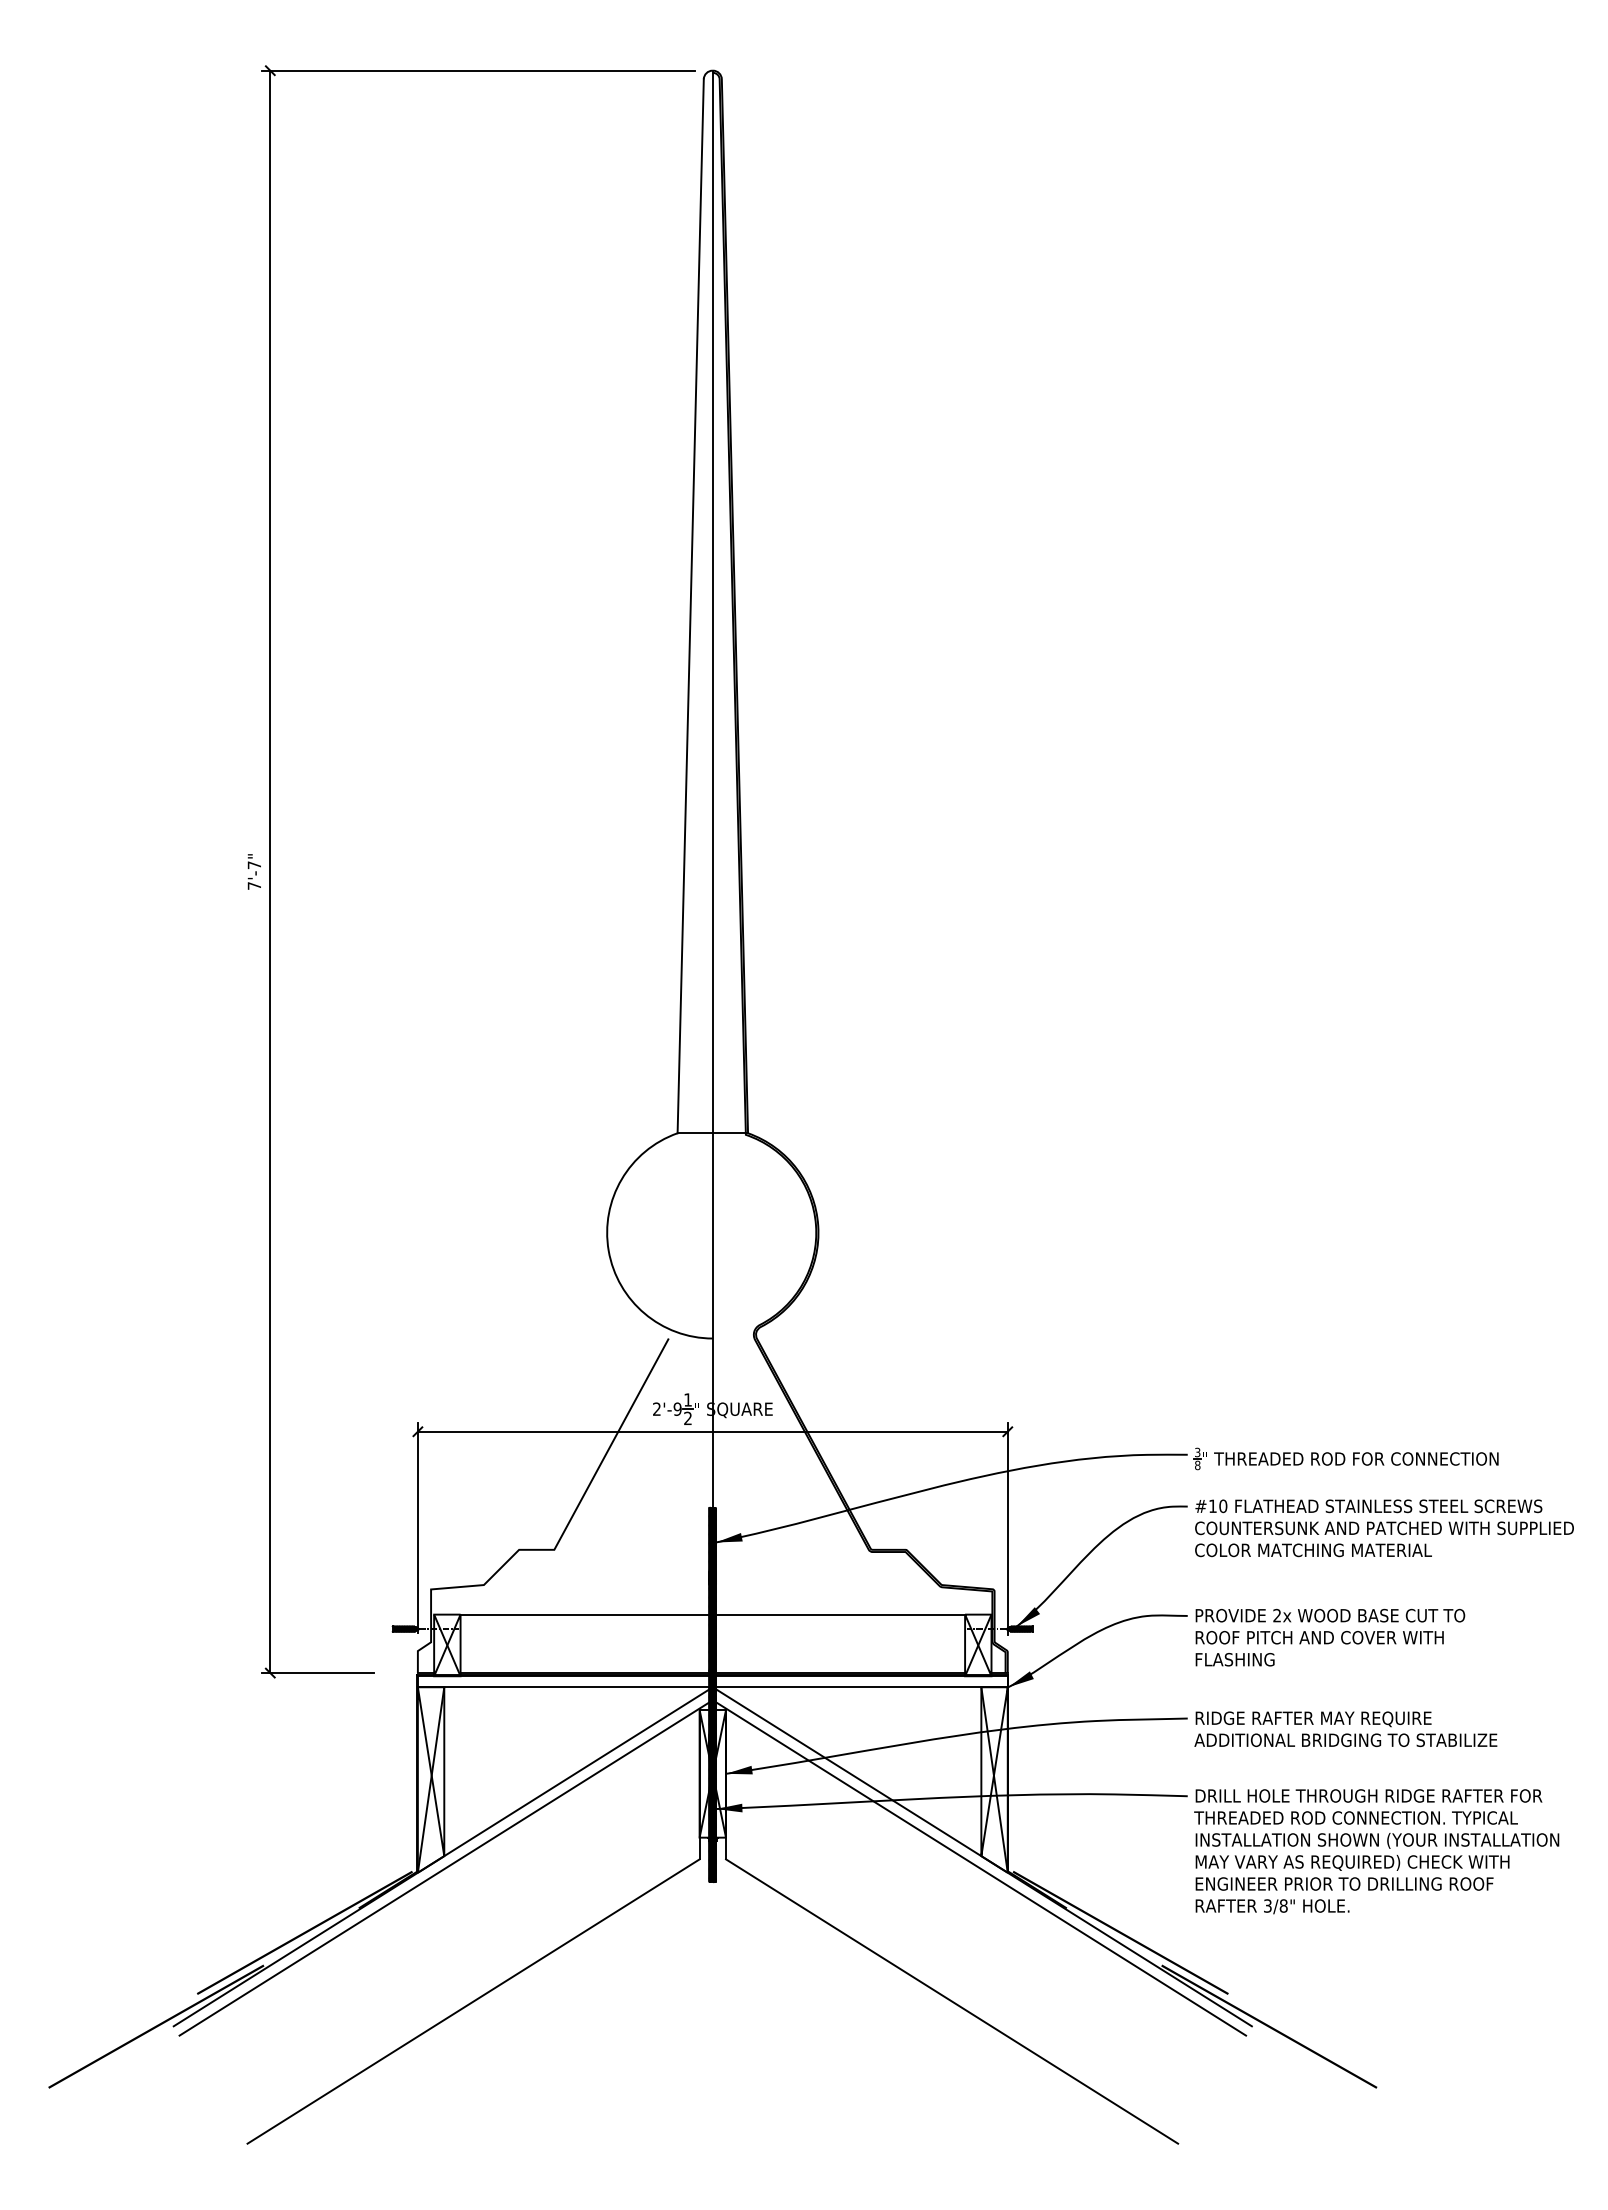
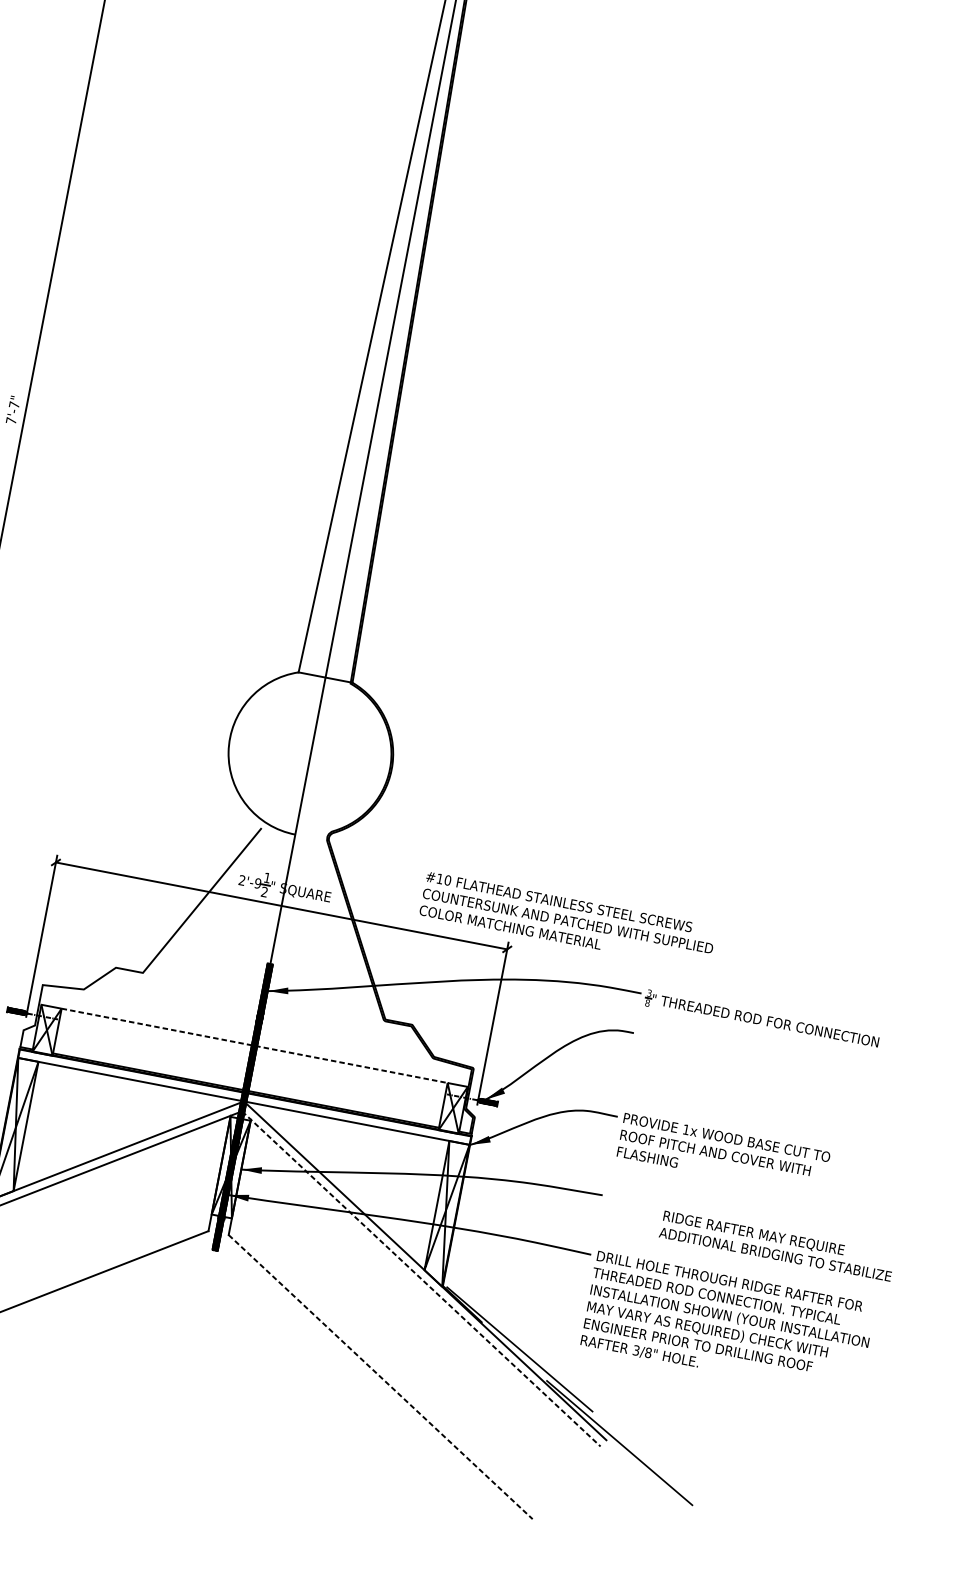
text: (1384, 1528) -> (567, 921), moved
line: (713, 1614) -> (255, 1045), solid -> dashed
text: (1276, 1615) -> (685, 1129), 2x -> 1x
text: (1345, 1729) -> (776, 1246), moved
line: (979, 1867) -> (421, 1278), solid -> dashed
line: (952, 2001) -> (381, 1377), solid -> dashed

